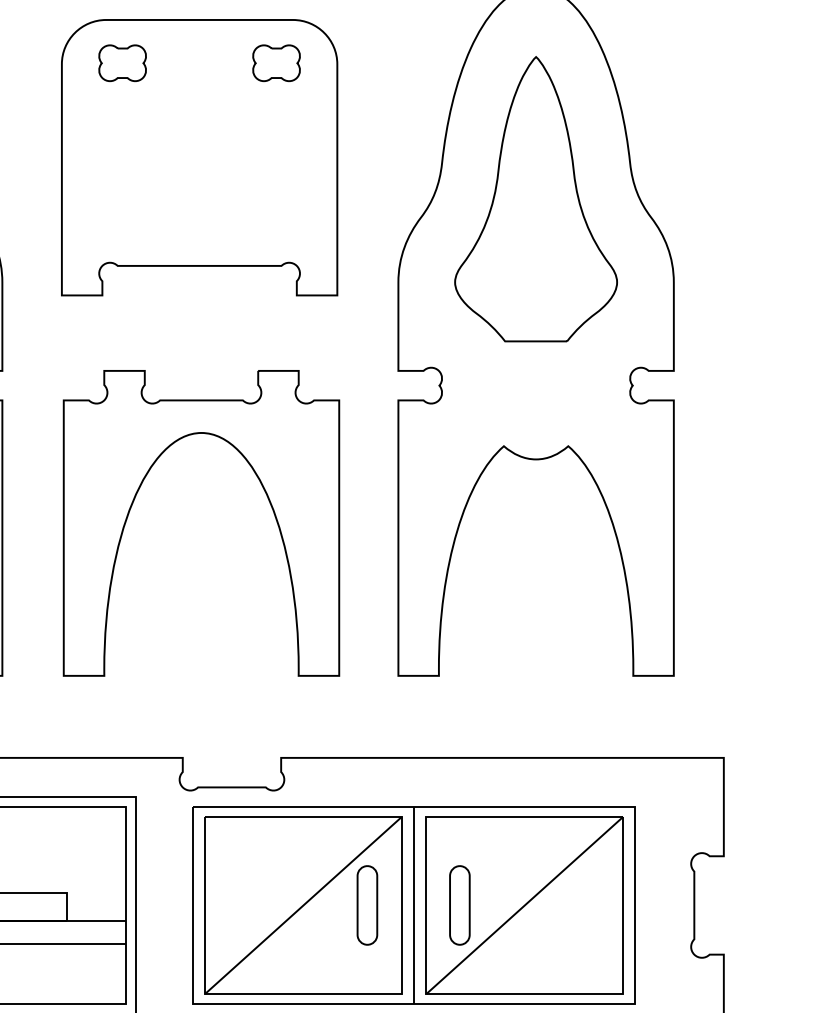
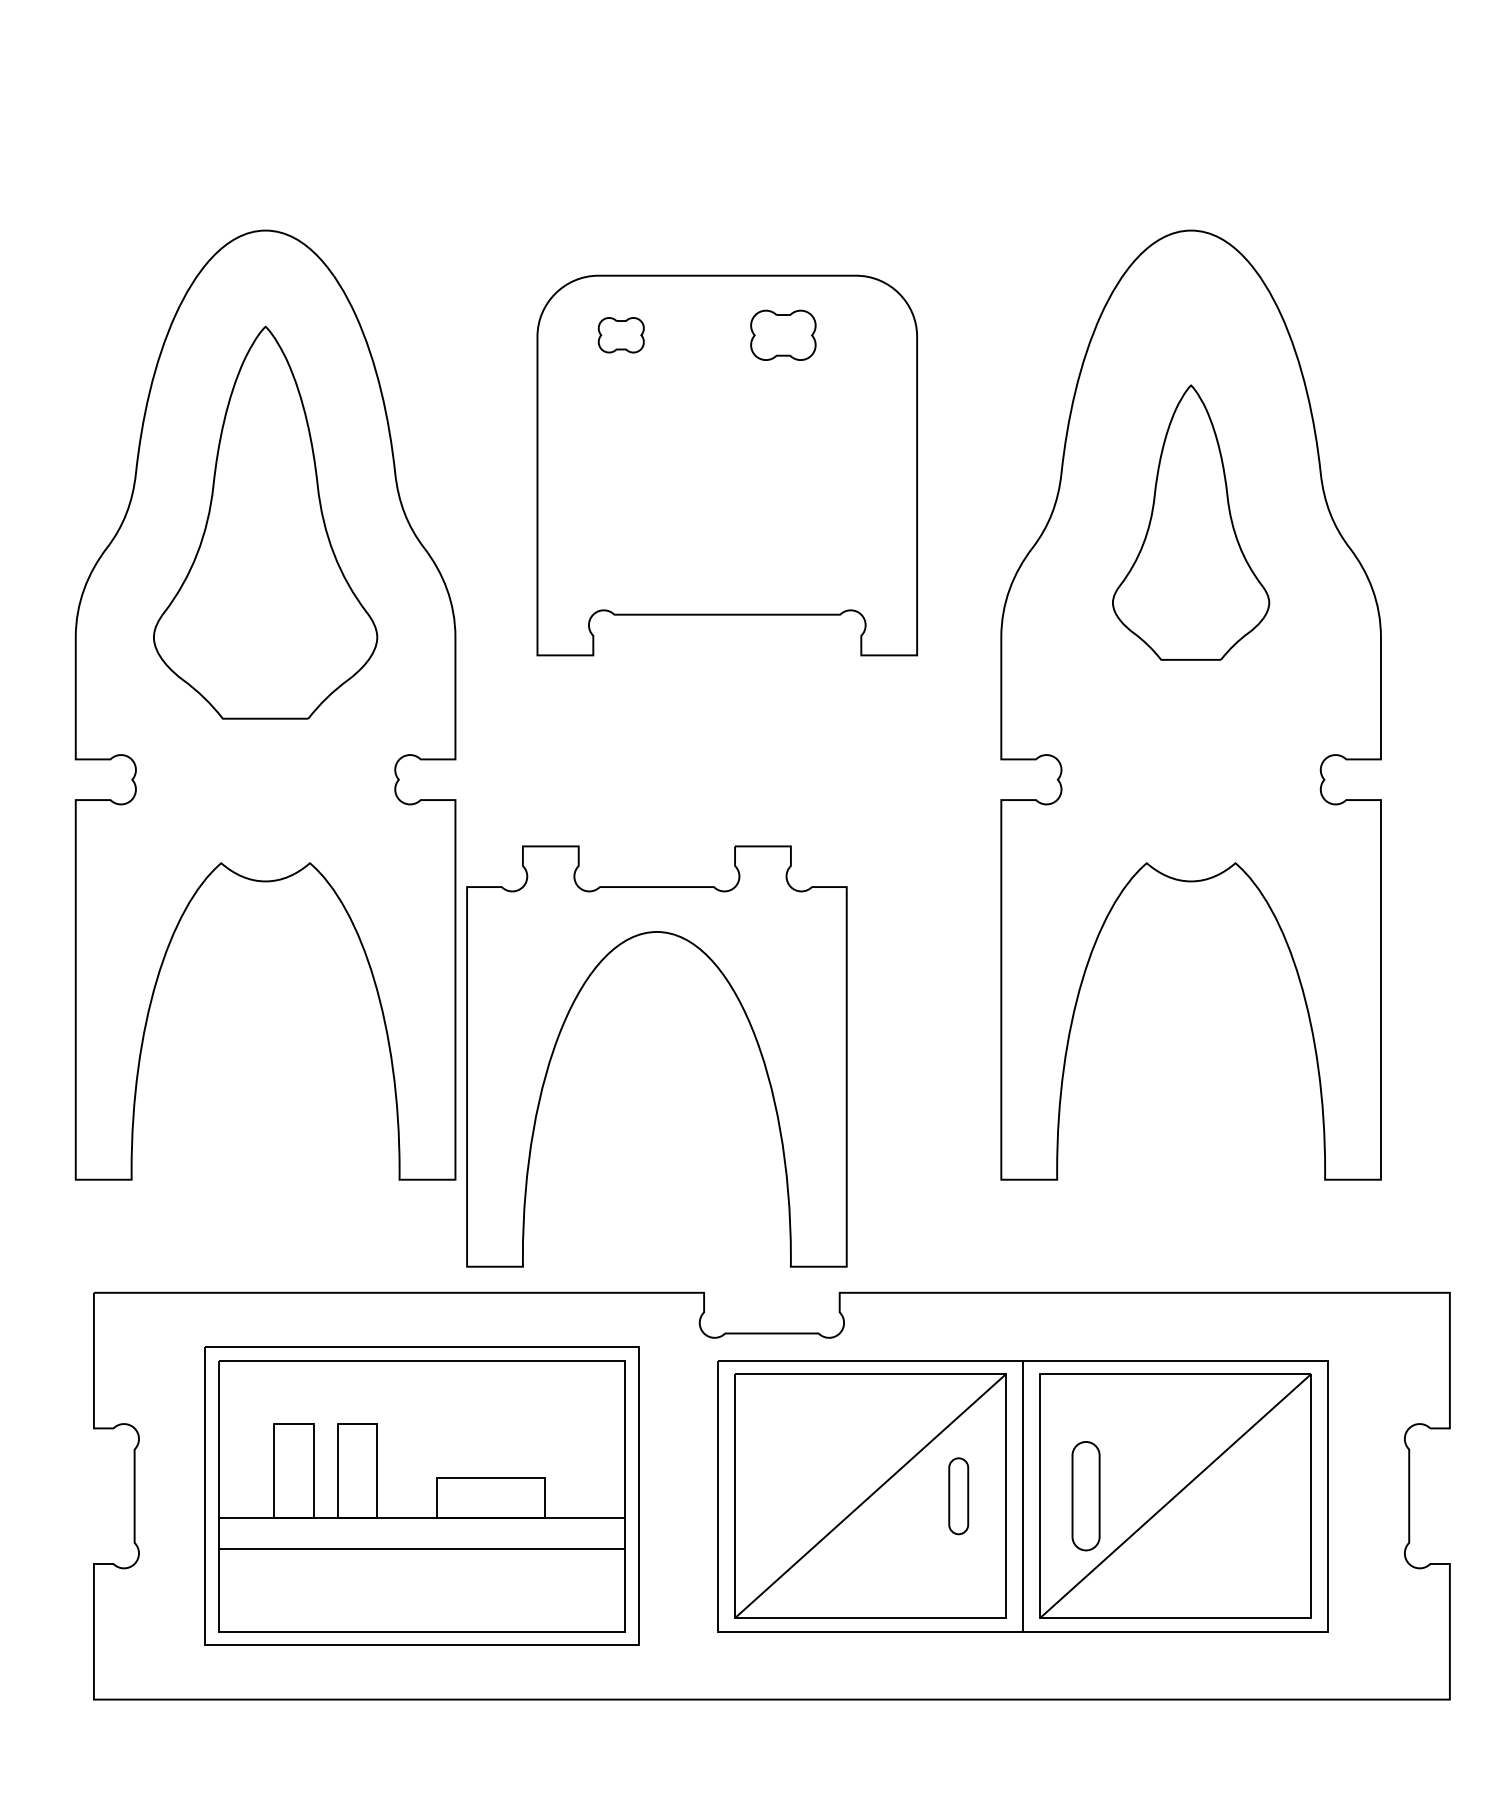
part: (122, 62) -> (621, 334), size x0.7
part: (276, 62) -> (783, 334), moved
part: (535, 199) -> (1190, 522), size x0.7
part: (135, 497) -> (566, 1020), moved
part: (367, 905) -> (958, 1496), size x0.7

